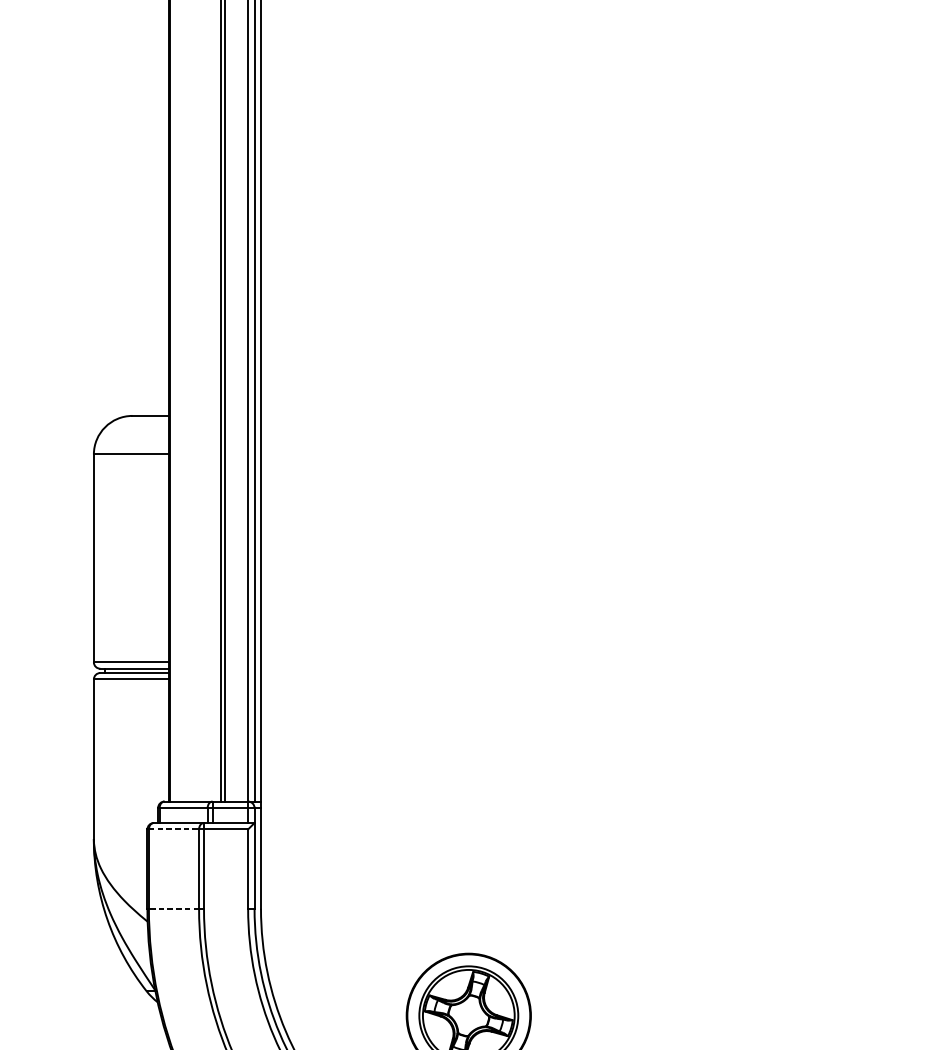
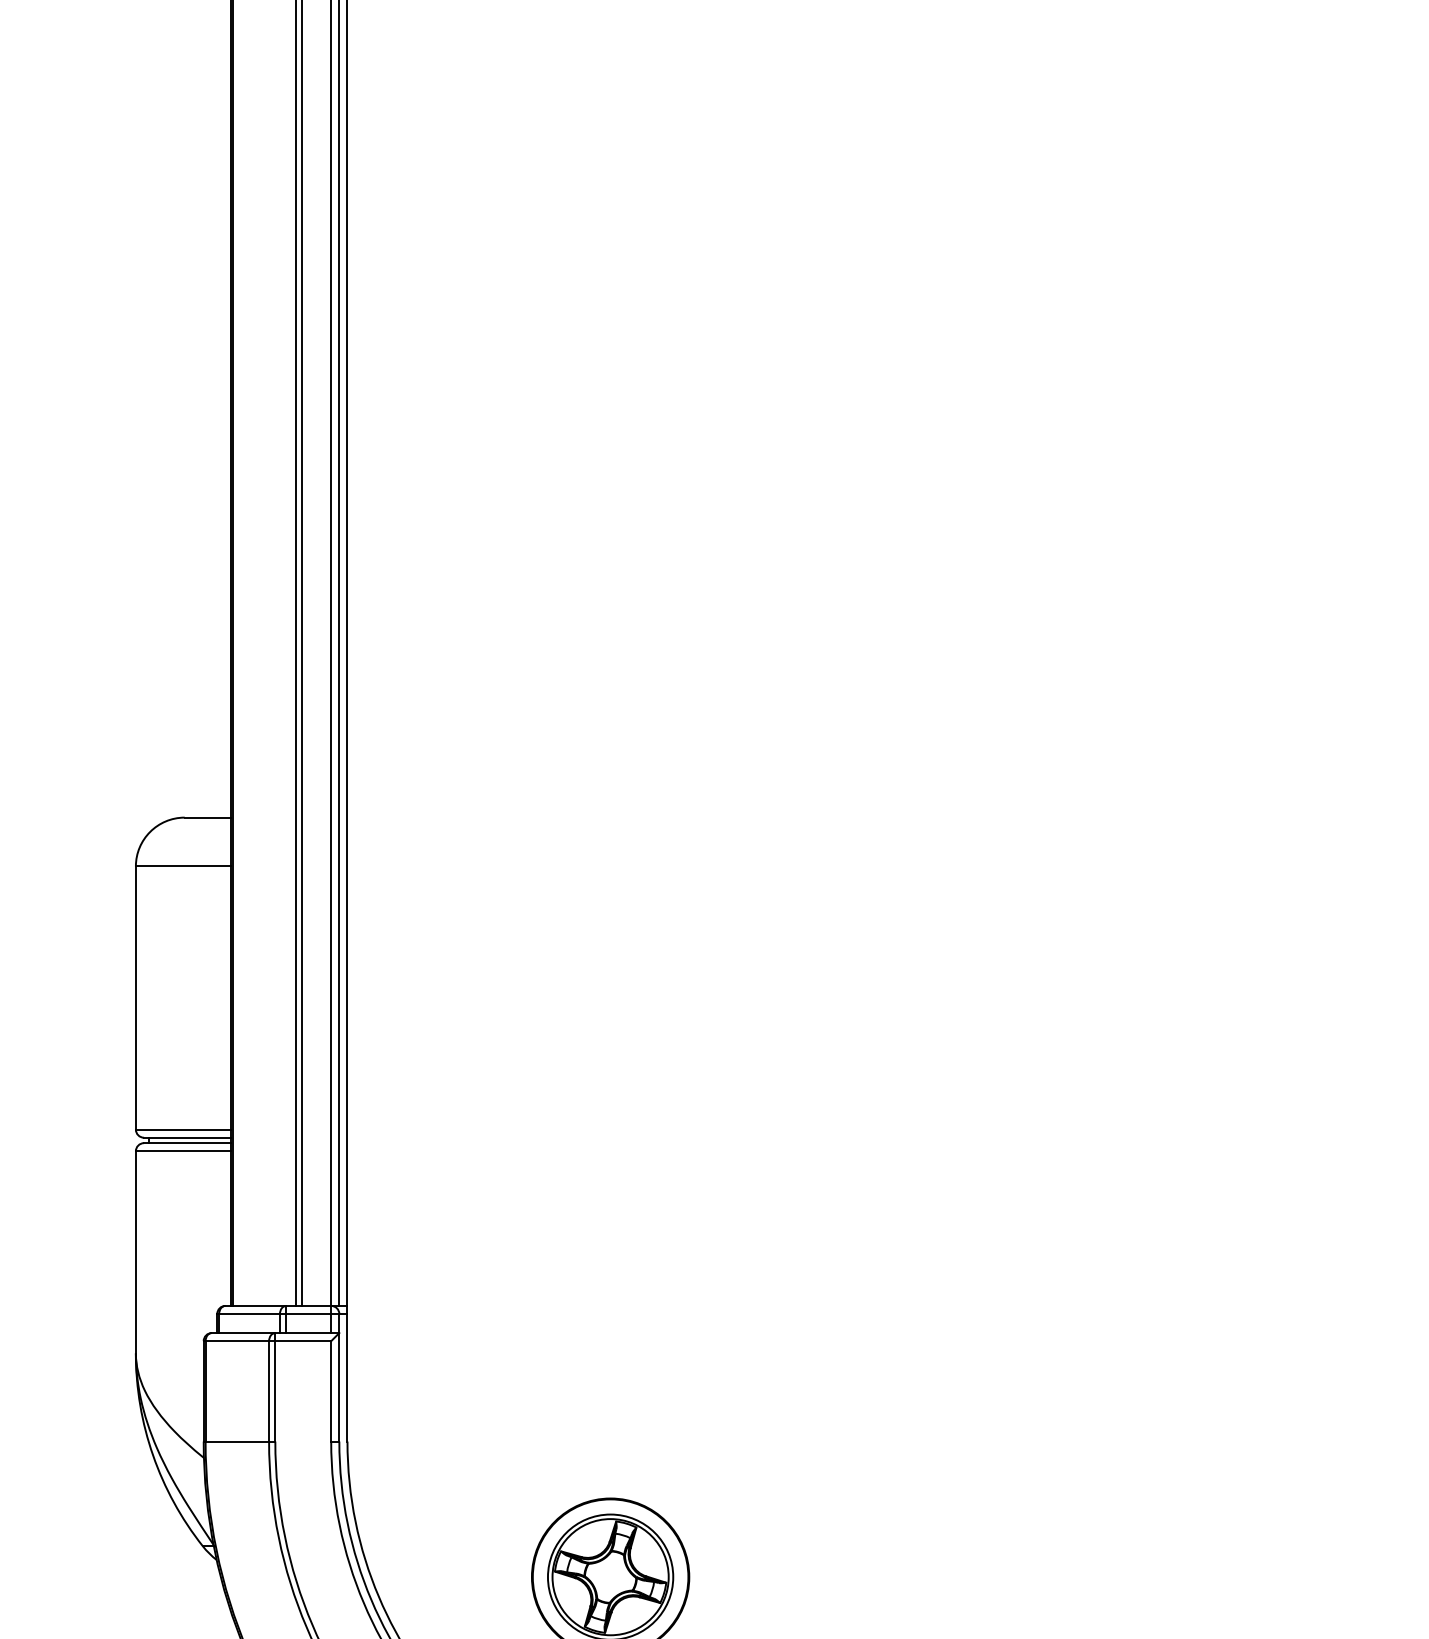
line: (174, 829) -> (237, 1341), dashed -> solid
line: (174, 908) -> (237, 1441), dashed -> solid

